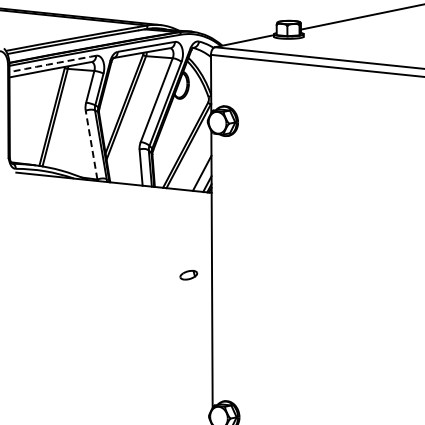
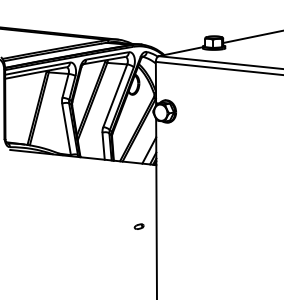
arc: (52, 63) -> (37, 68), dashed -> solid
line: (91, 145) -> (66, 129), dashed -> solid
part: (188, 275) -> (139, 226), size x0.71

